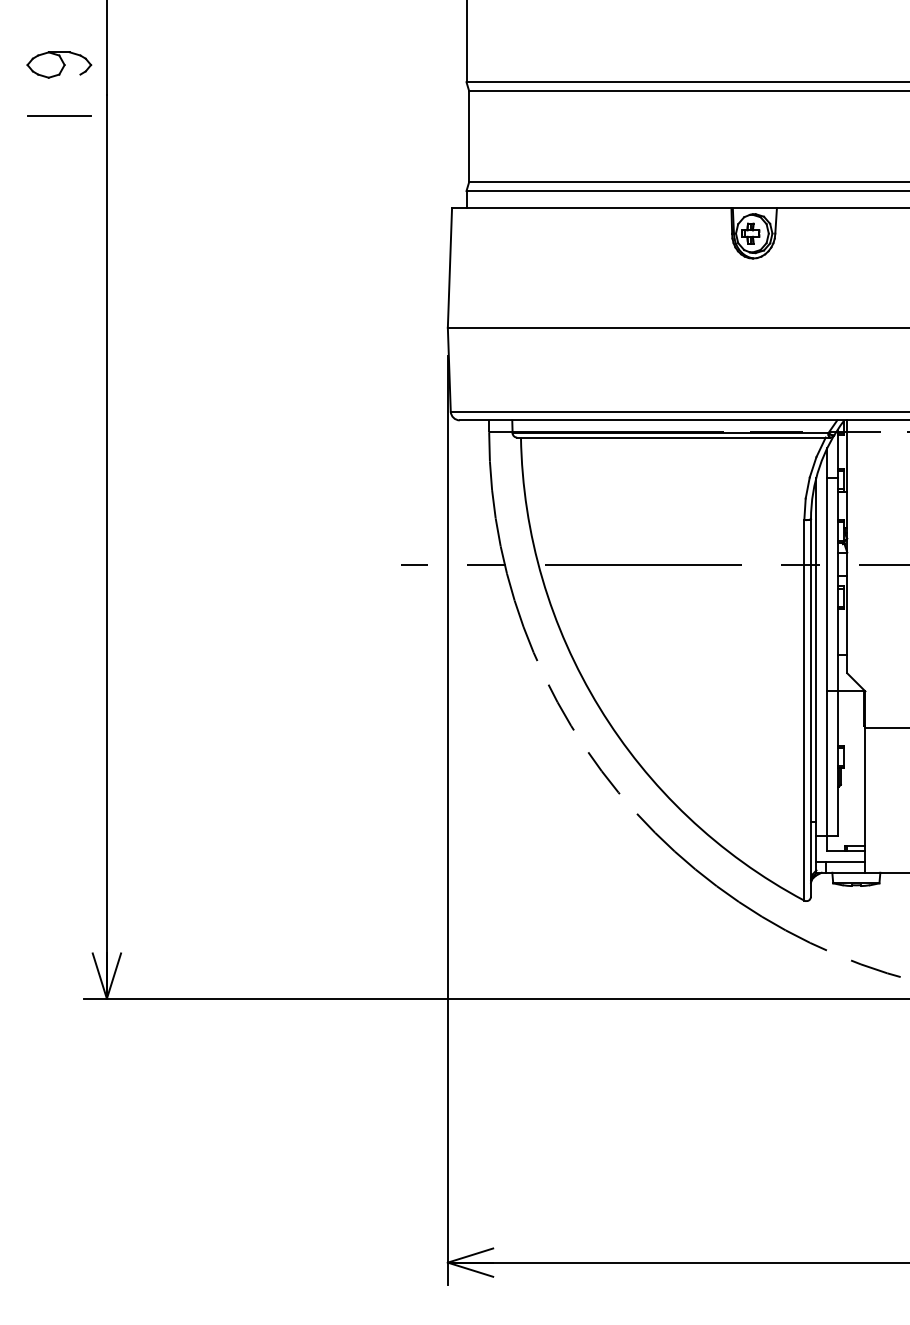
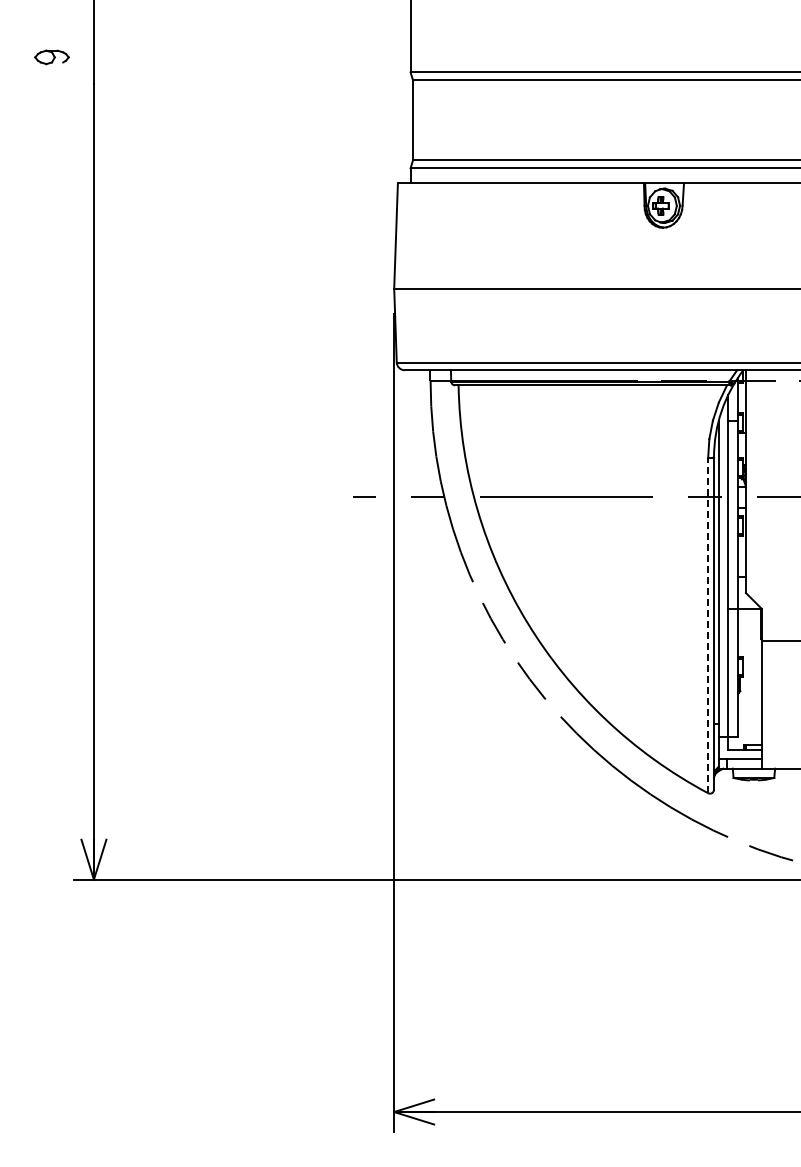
part: (58, 65) -> (51, 57), size x0.6
line: (58, 116) -> (51, 102), removed
line: (804, 710) -> (708, 625), solid -> dashed

